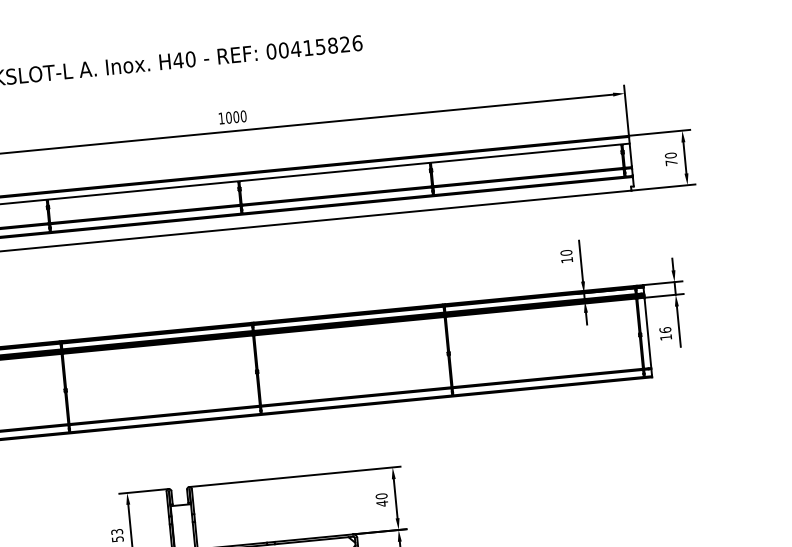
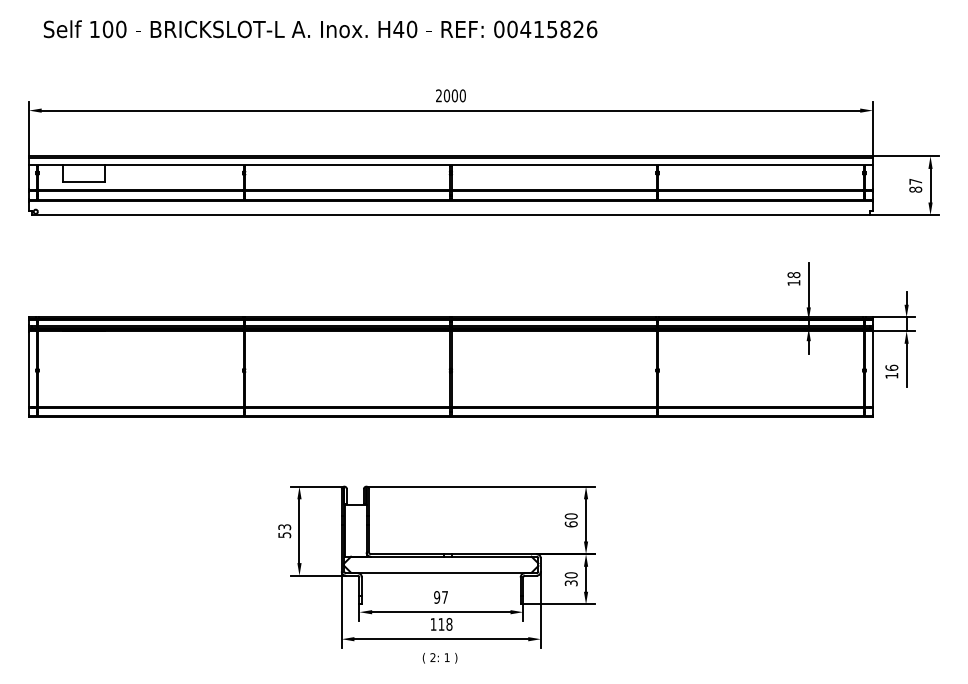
text: (221, 118) -> (438, 95), 1000 -> 2000
text: (671, 159) -> (915, 185), 70 -> 87
text: (566, 253) -> (793, 275), 10 -> 18
text: (381, 503) -> (570, 524), 40 -> 60

